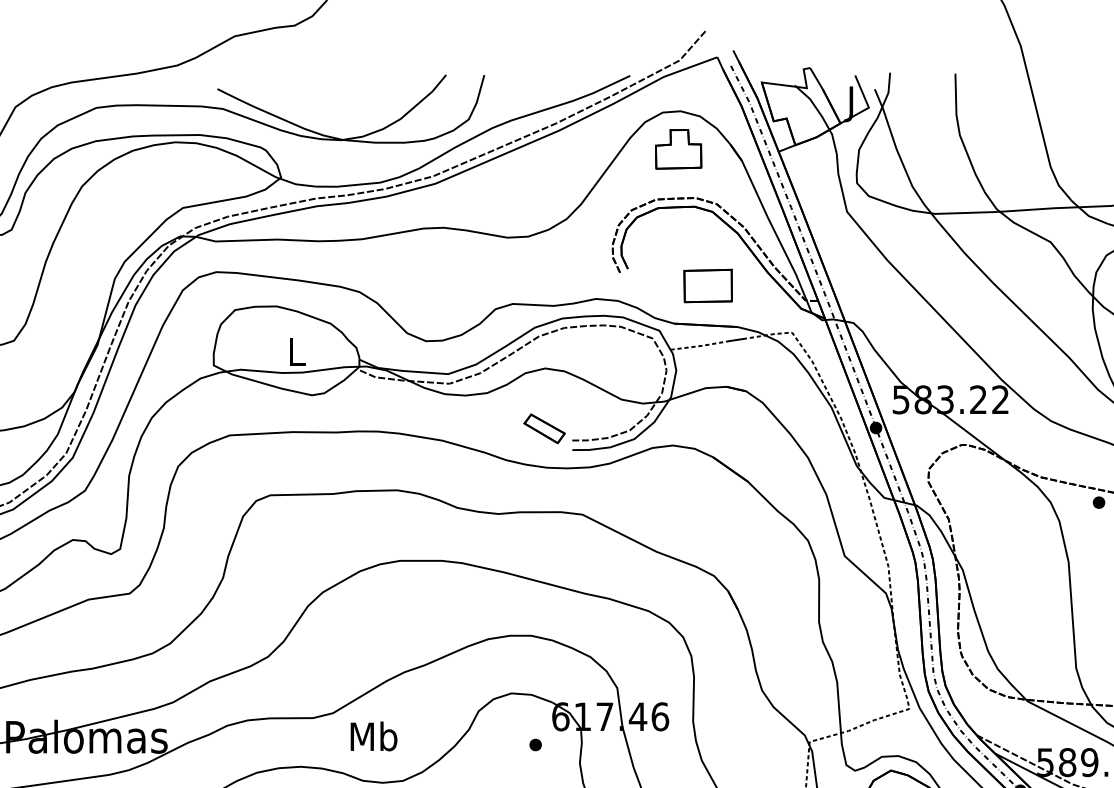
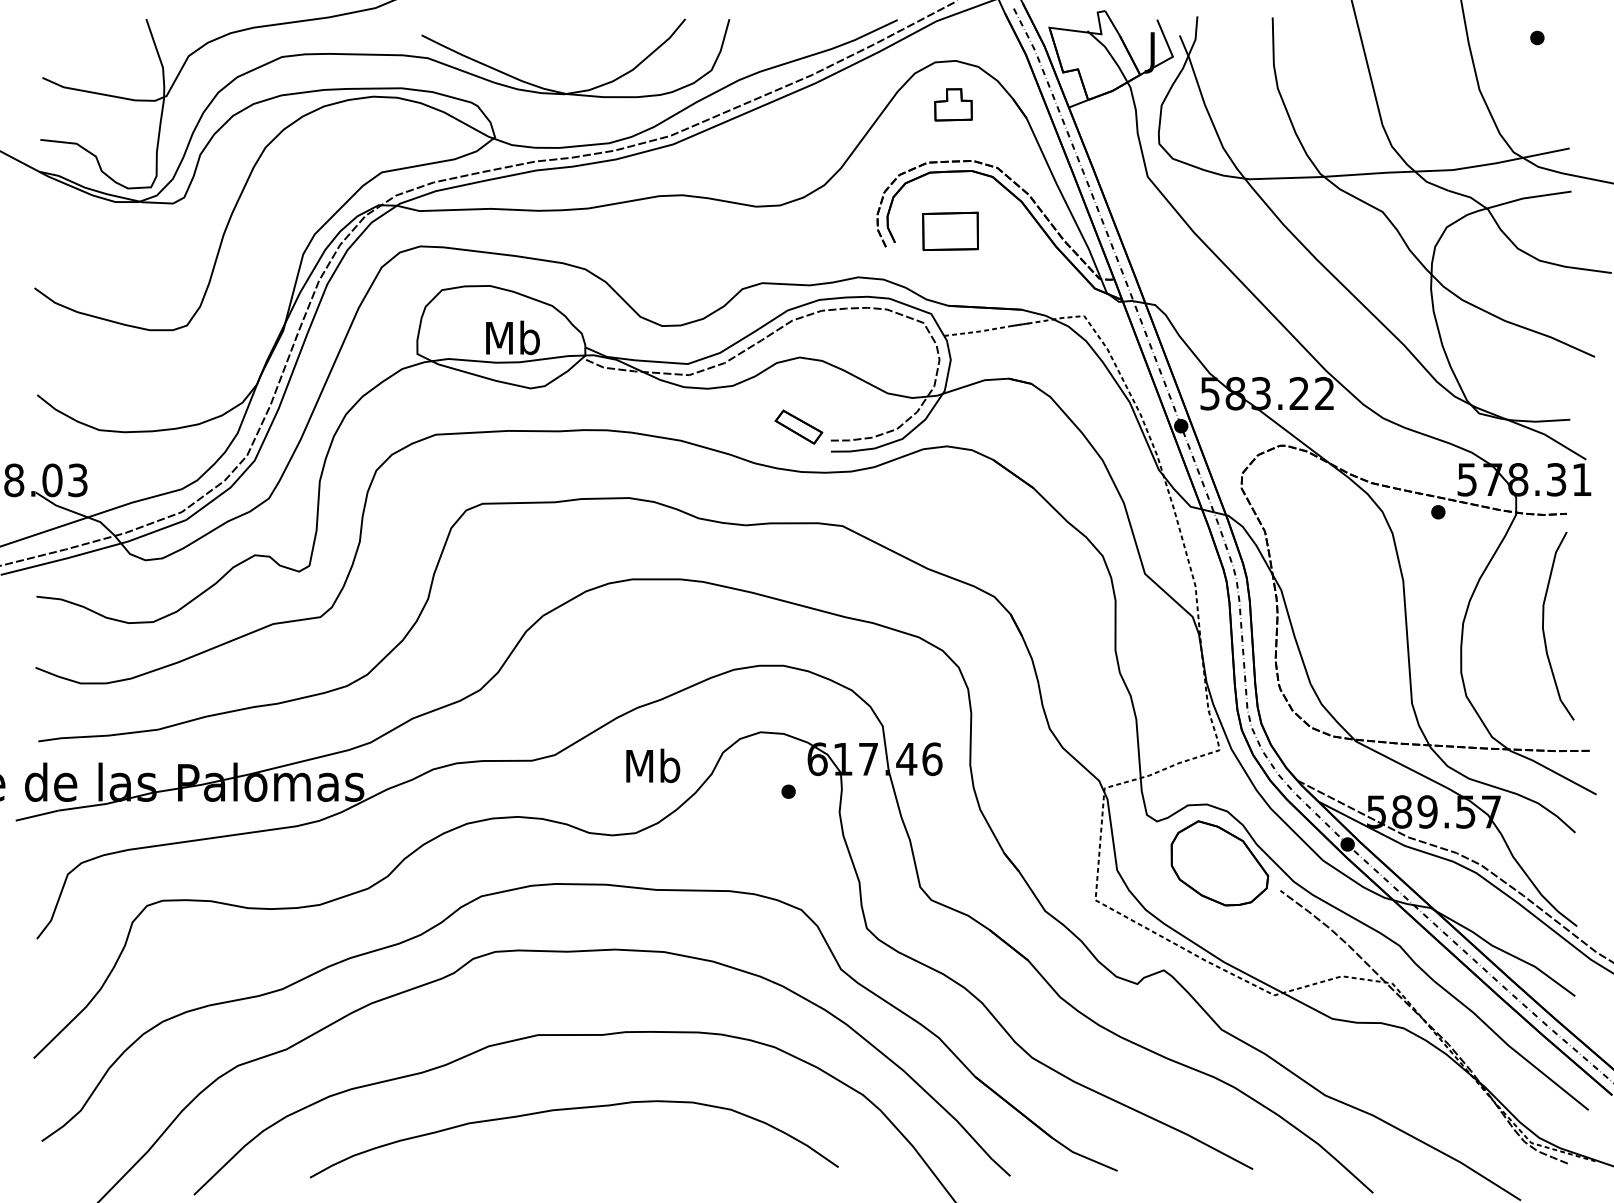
part: (678, 149) -> (953, 104), size x0.7
part: (708, 285) -> (950, 230), moved
text: (296, 351) -> (512, 337), L -> Mb
text: (374, 736) -> (653, 765), moved

